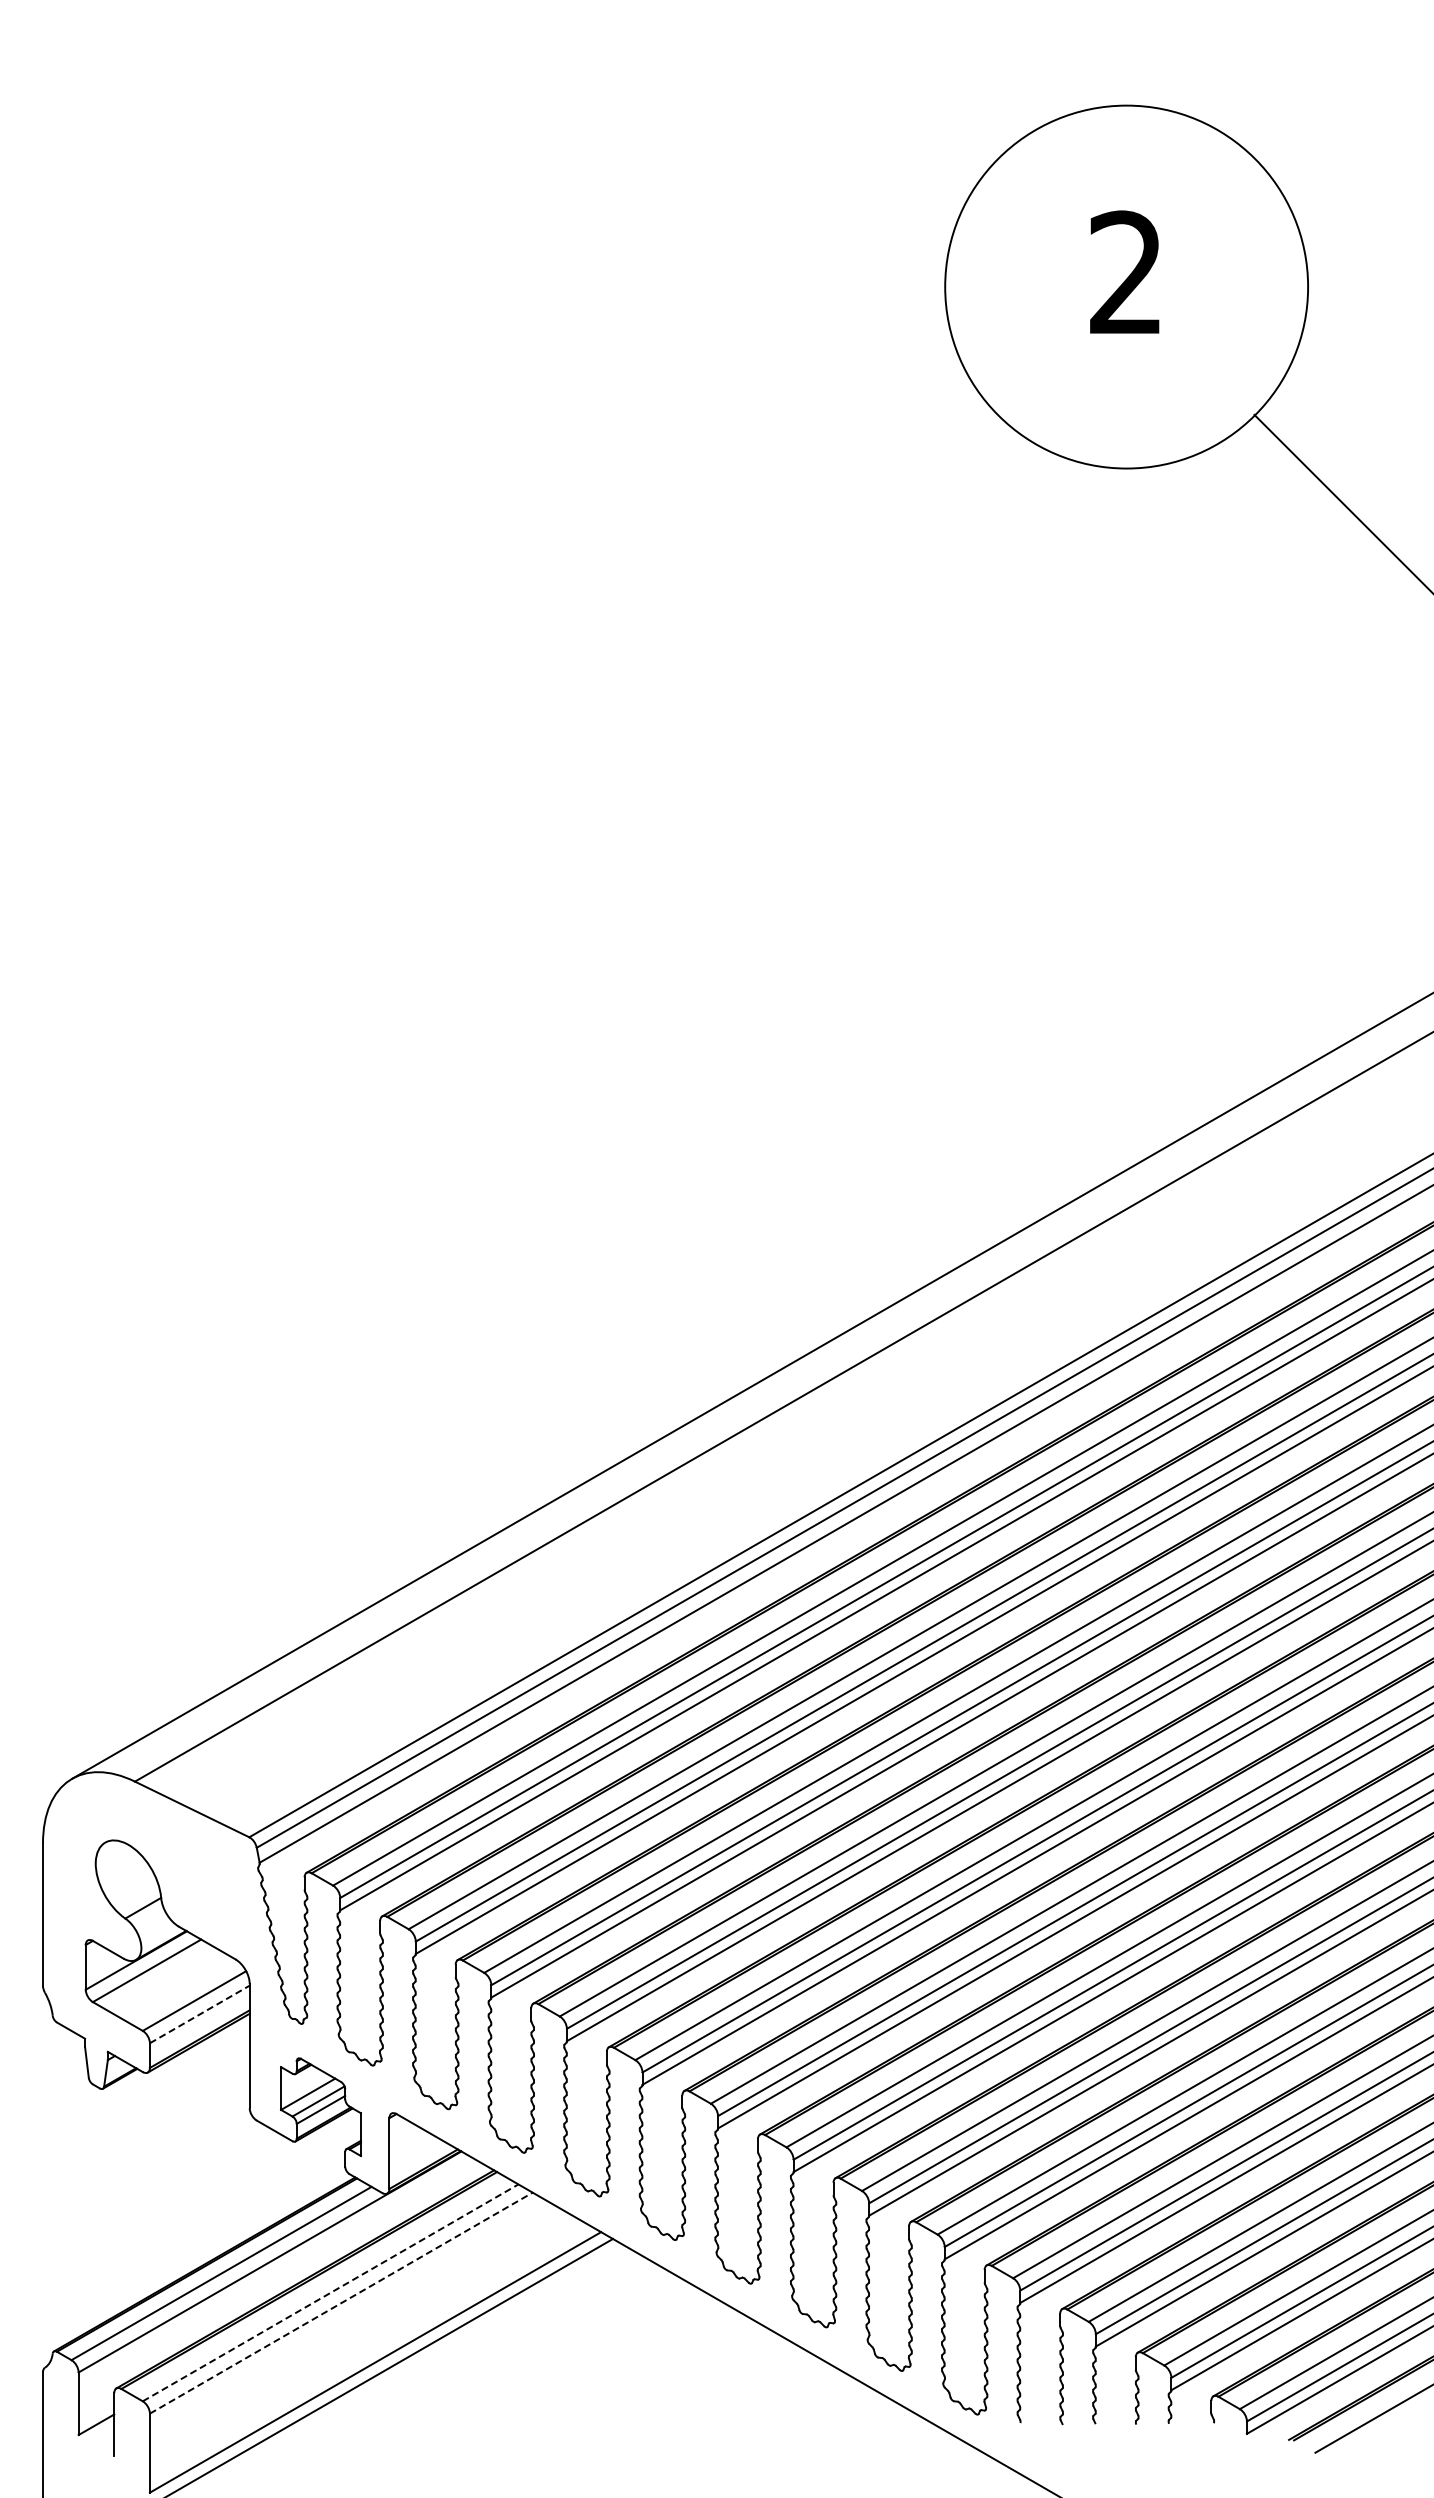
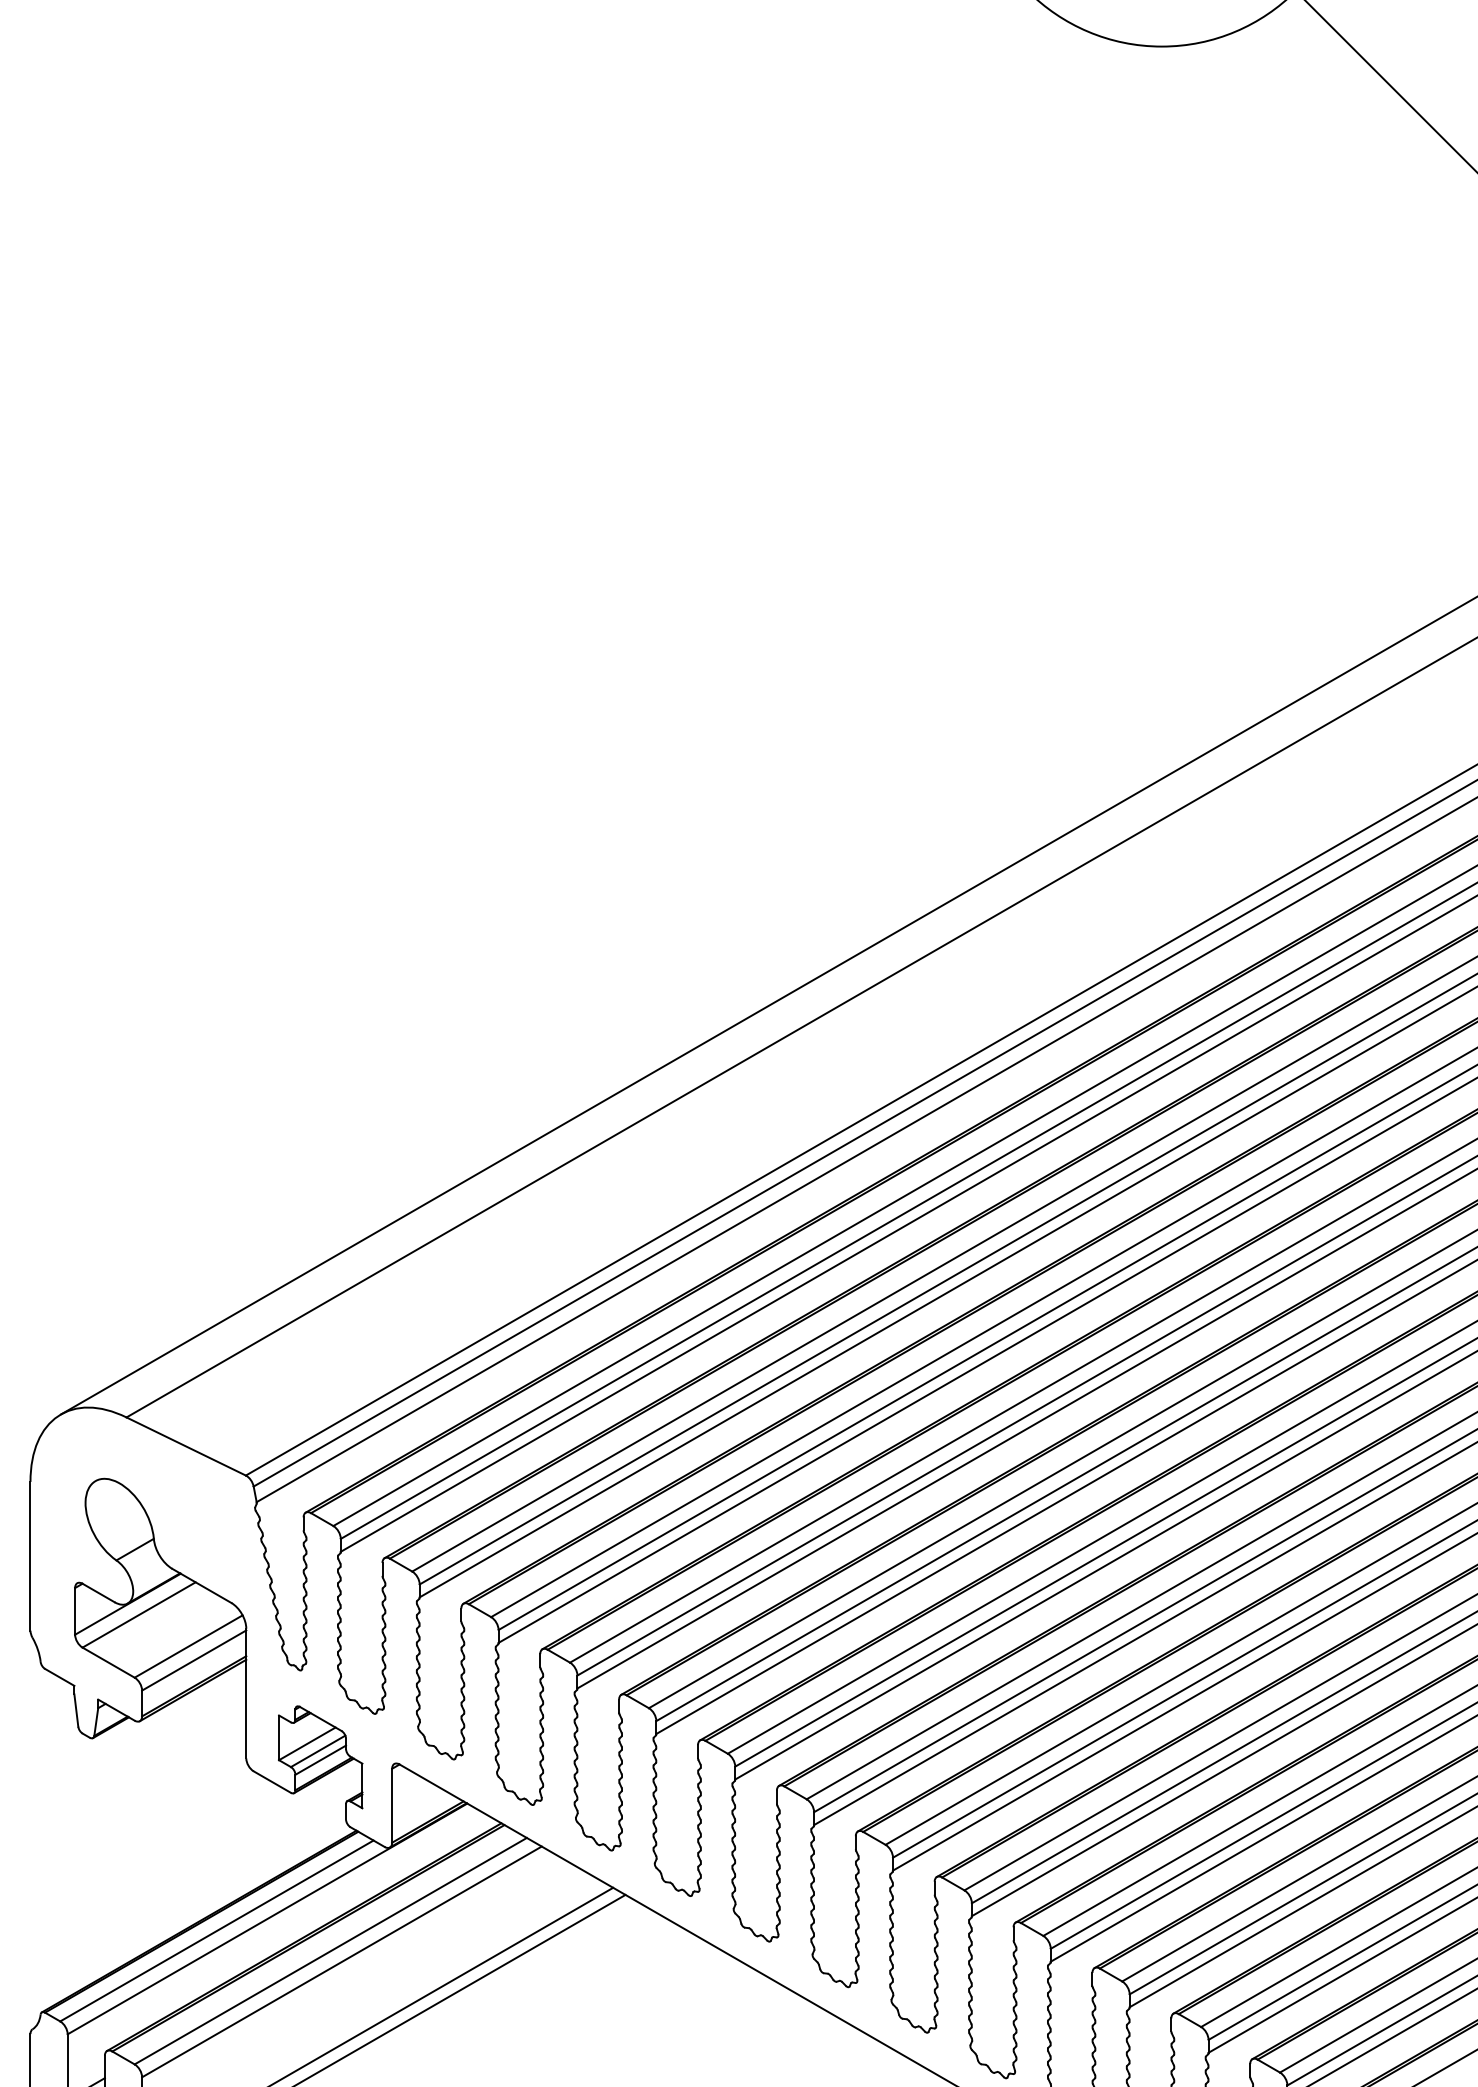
line: (199, 2014) -> (193, 1660), dashed -> solid
line: (330, 2292) -> (330, 1950), dashed -> solid
line: (341, 2302) -> (342, 1961), dashed -> solid

